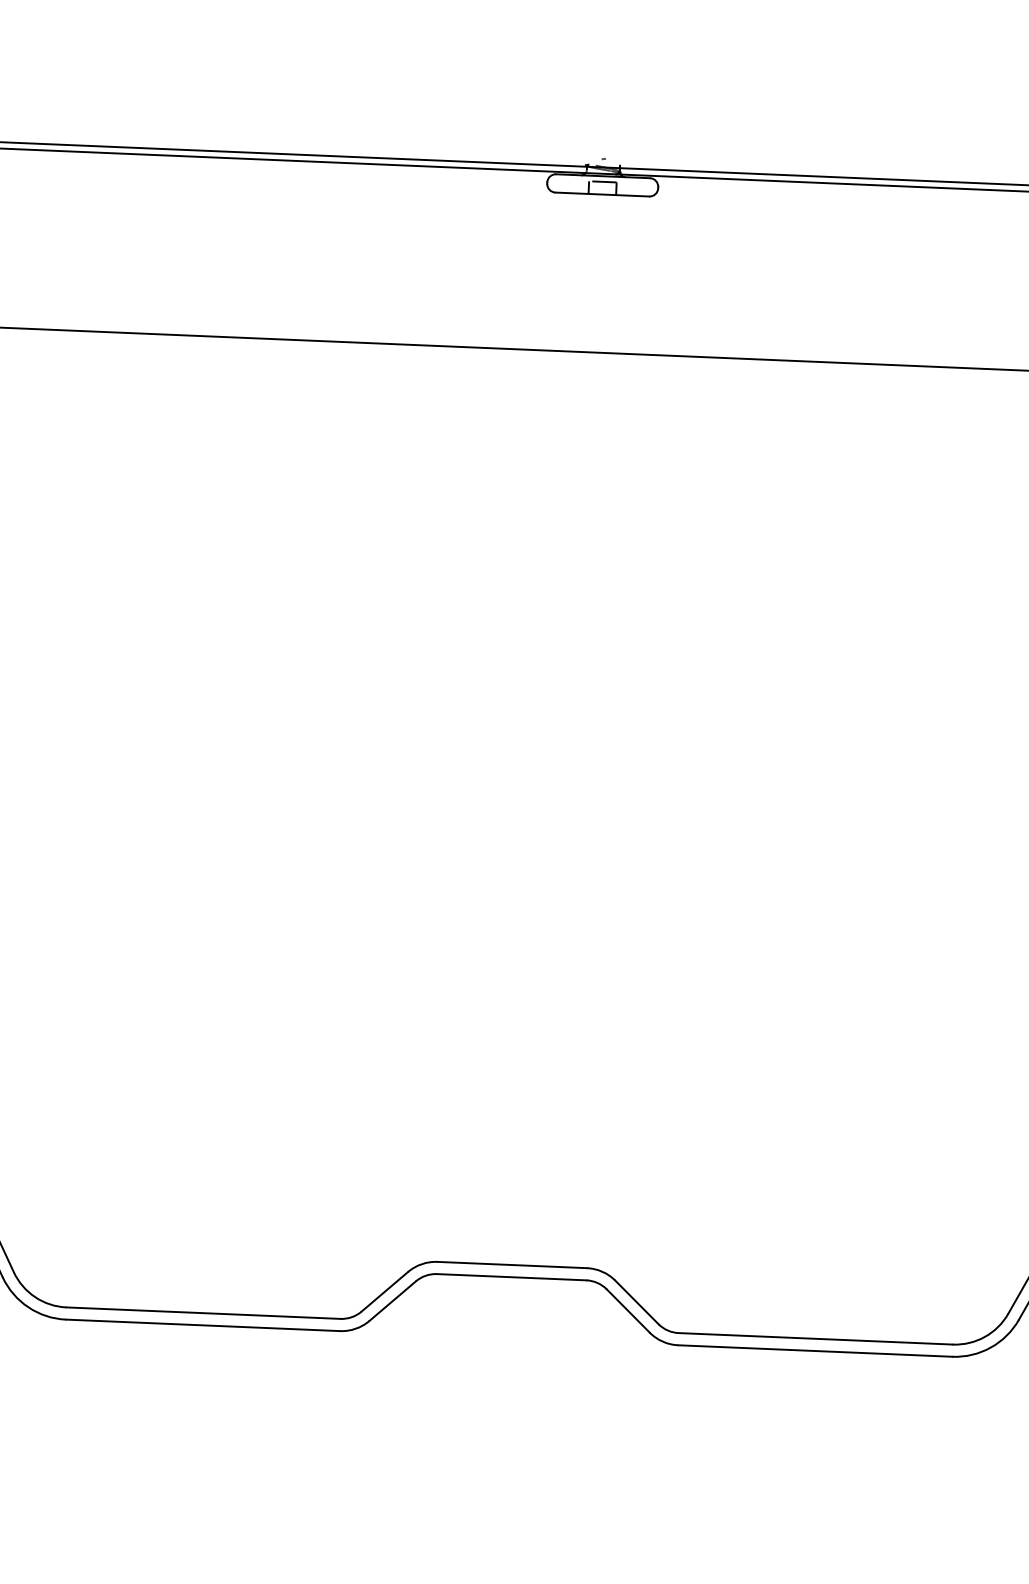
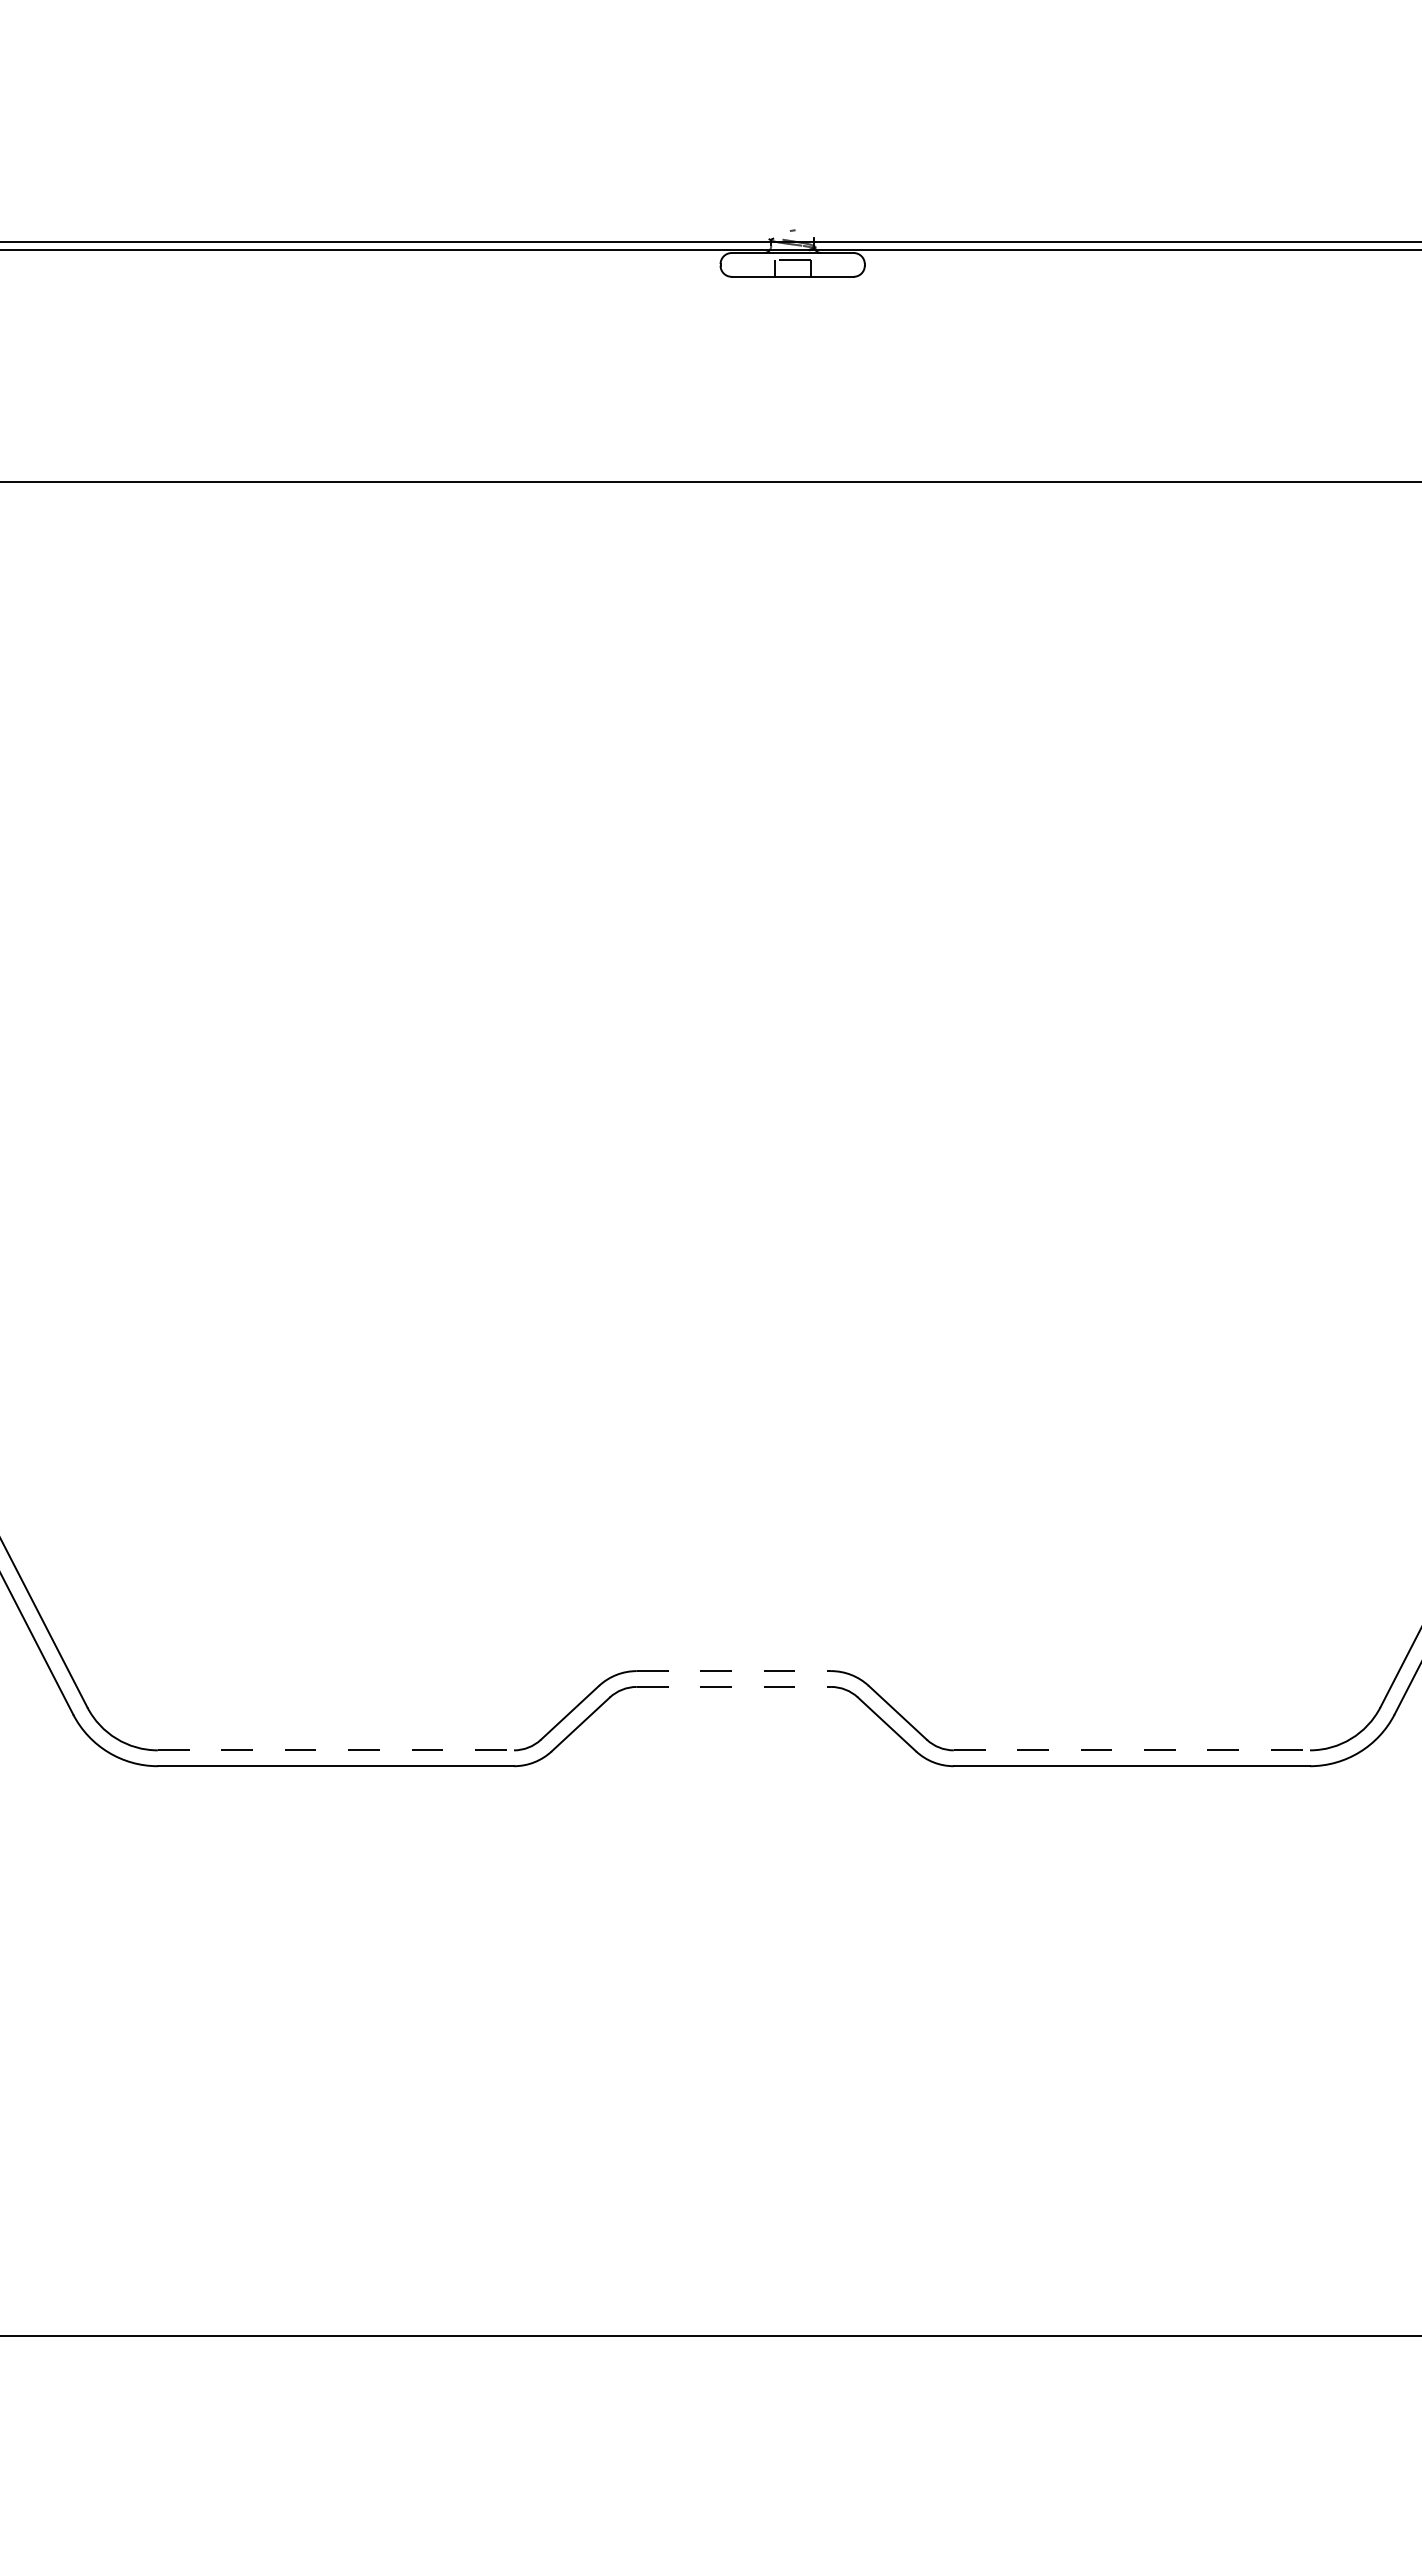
line: (512, 1265) -> (734, 1671), solid -> dashed
line: (512, 1276) -> (734, 1686), solid -> dashed
line: (203, 1313) -> (336, 1750), solid -> dashed
line: (816, 1338) -> (1132, 1750), solid -> dashed

